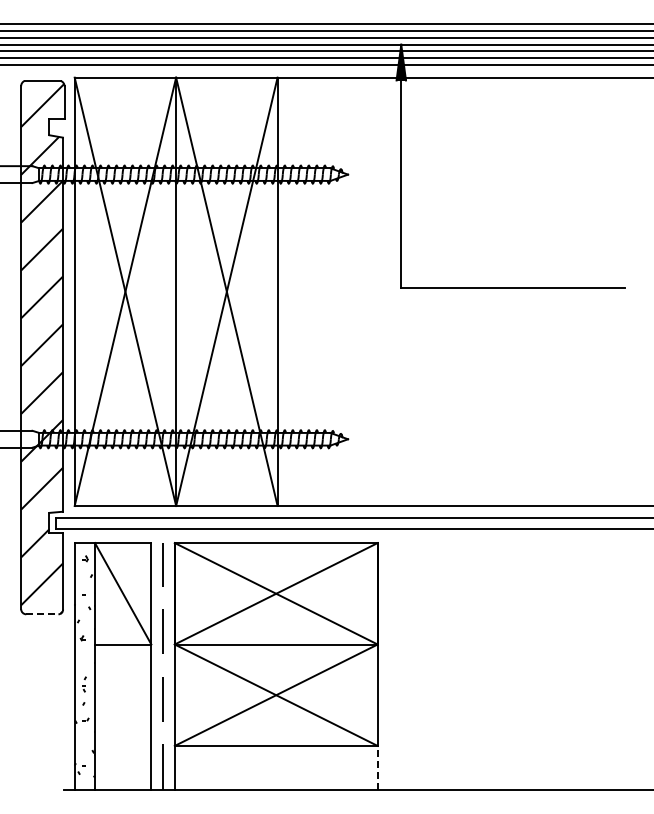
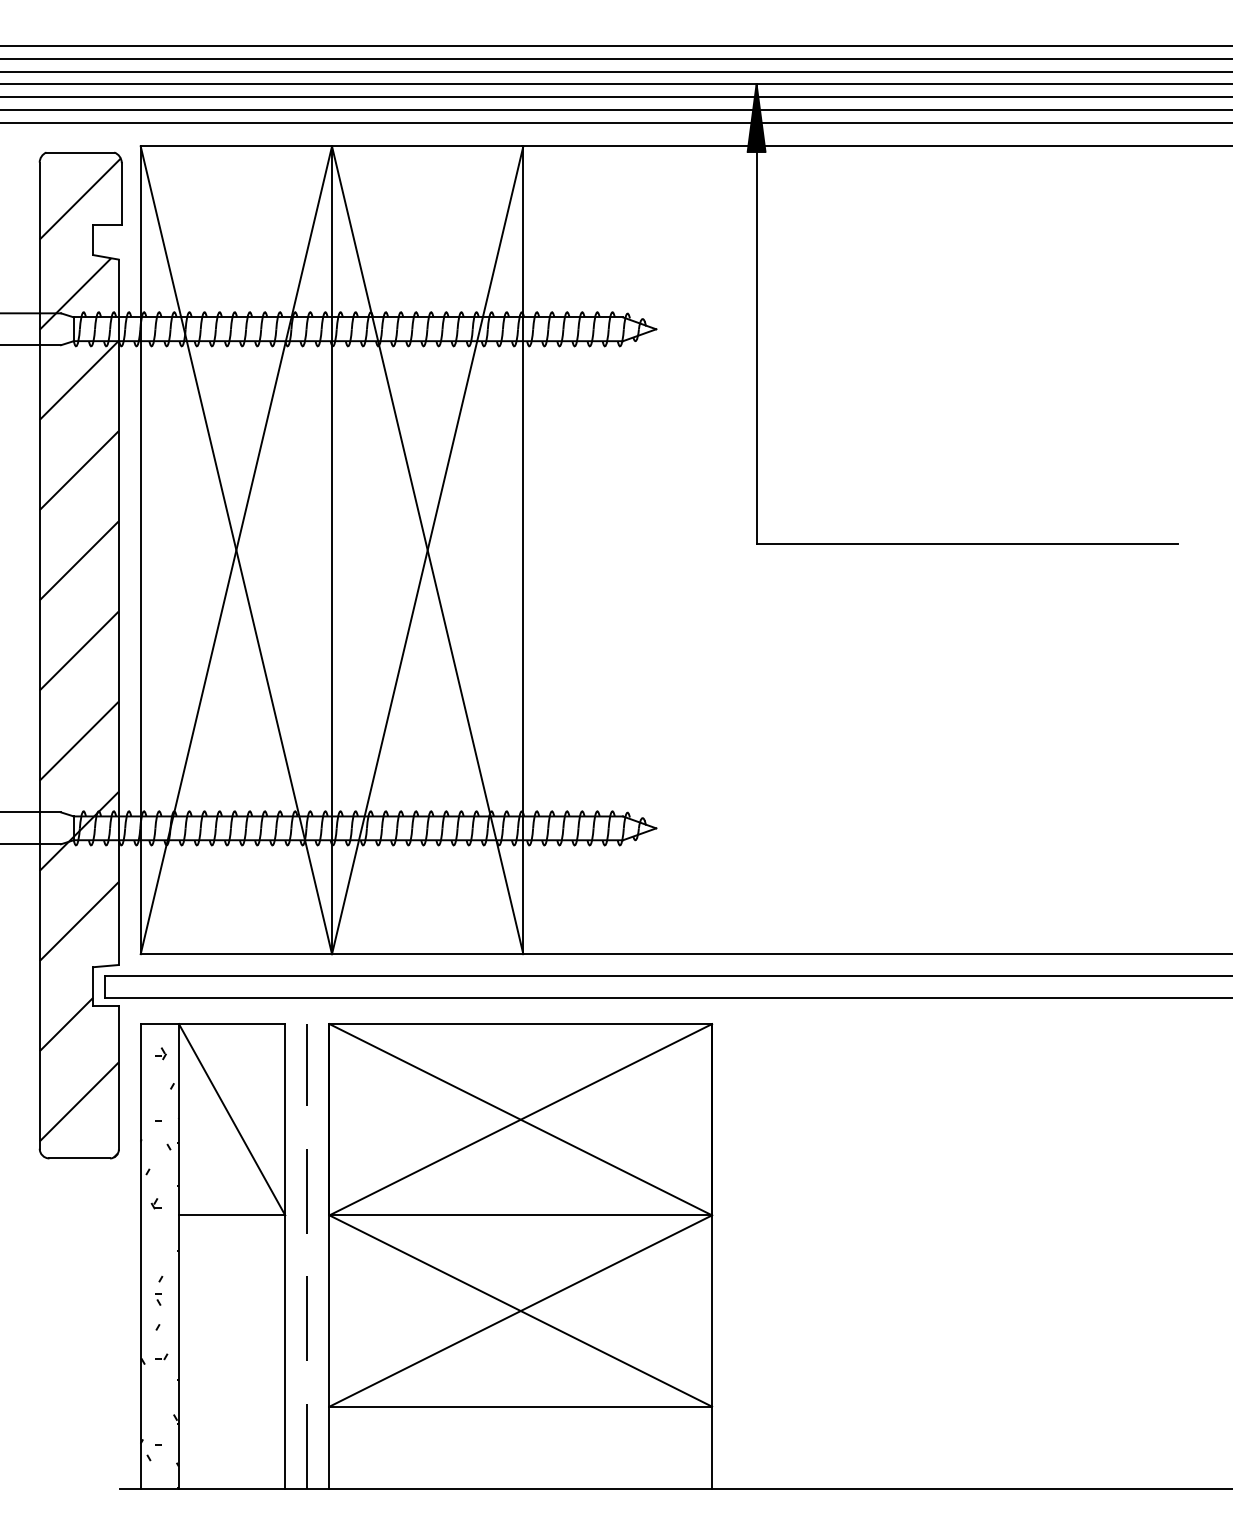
line: (42, 614) -> (79, 1158), dashed -> solid
line: (377, 767) -> (711, 1447), dashed -> solid

